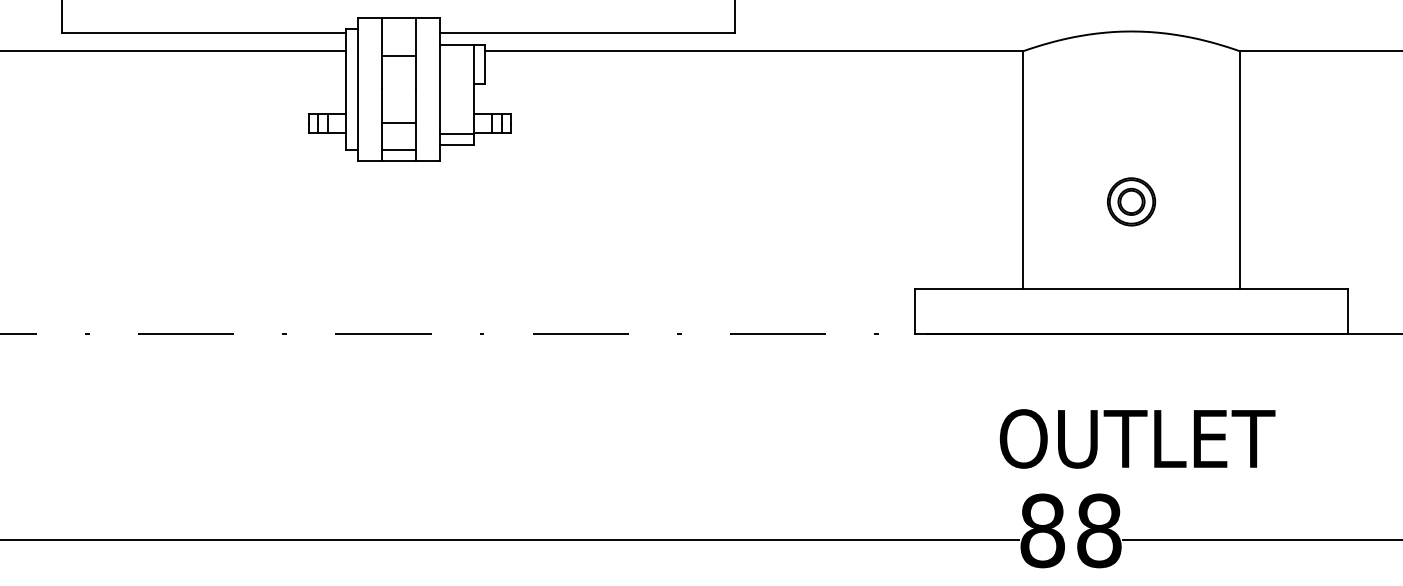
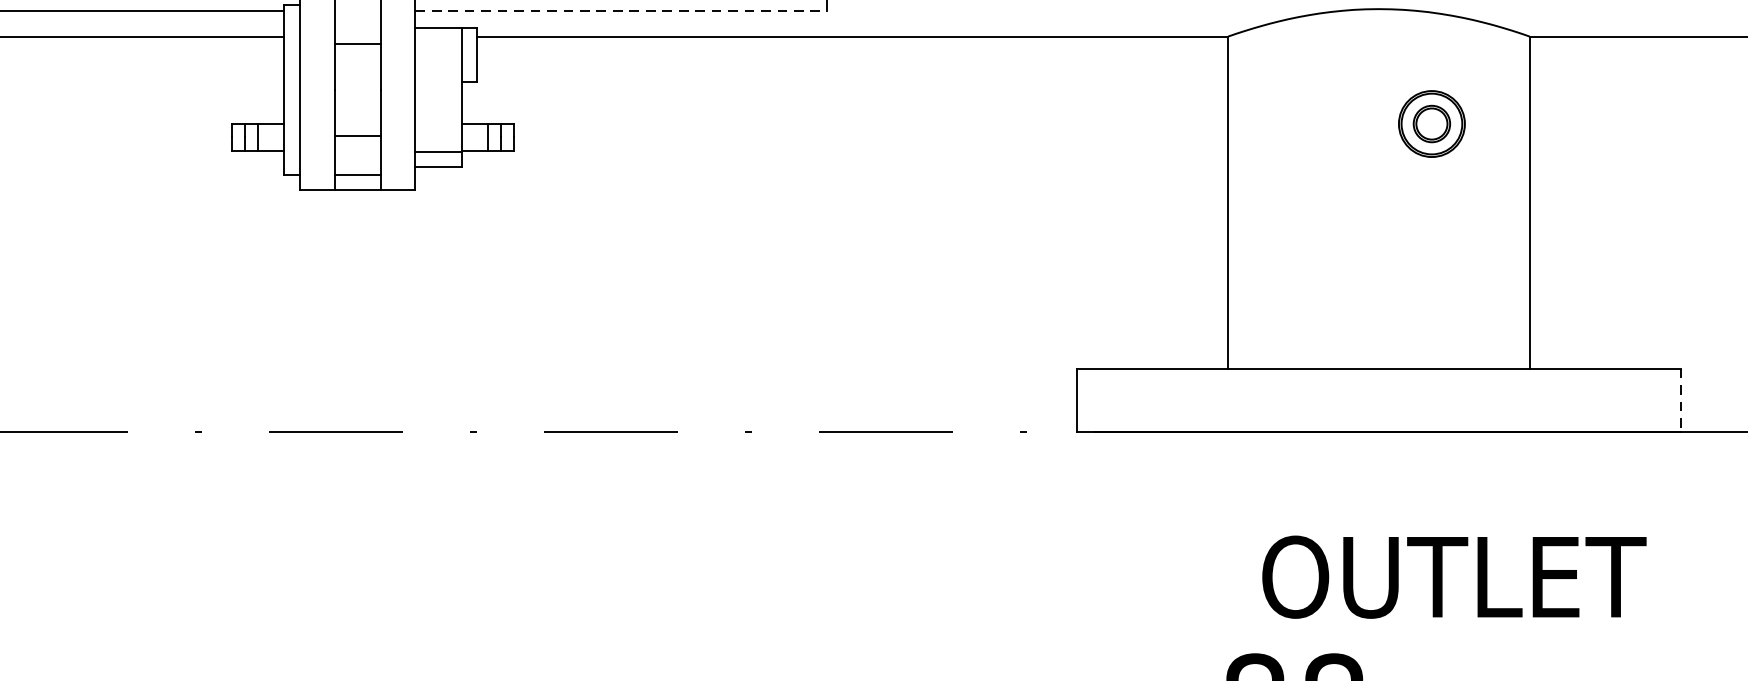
line: (588, 33) -> (621, 11), solid -> dashed
part: (1131, 201) -> (1431, 123), moved
line: (1347, 311) -> (1680, 399), solid -> dashed
text: (1137, 438) -> (1454, 576), moved

